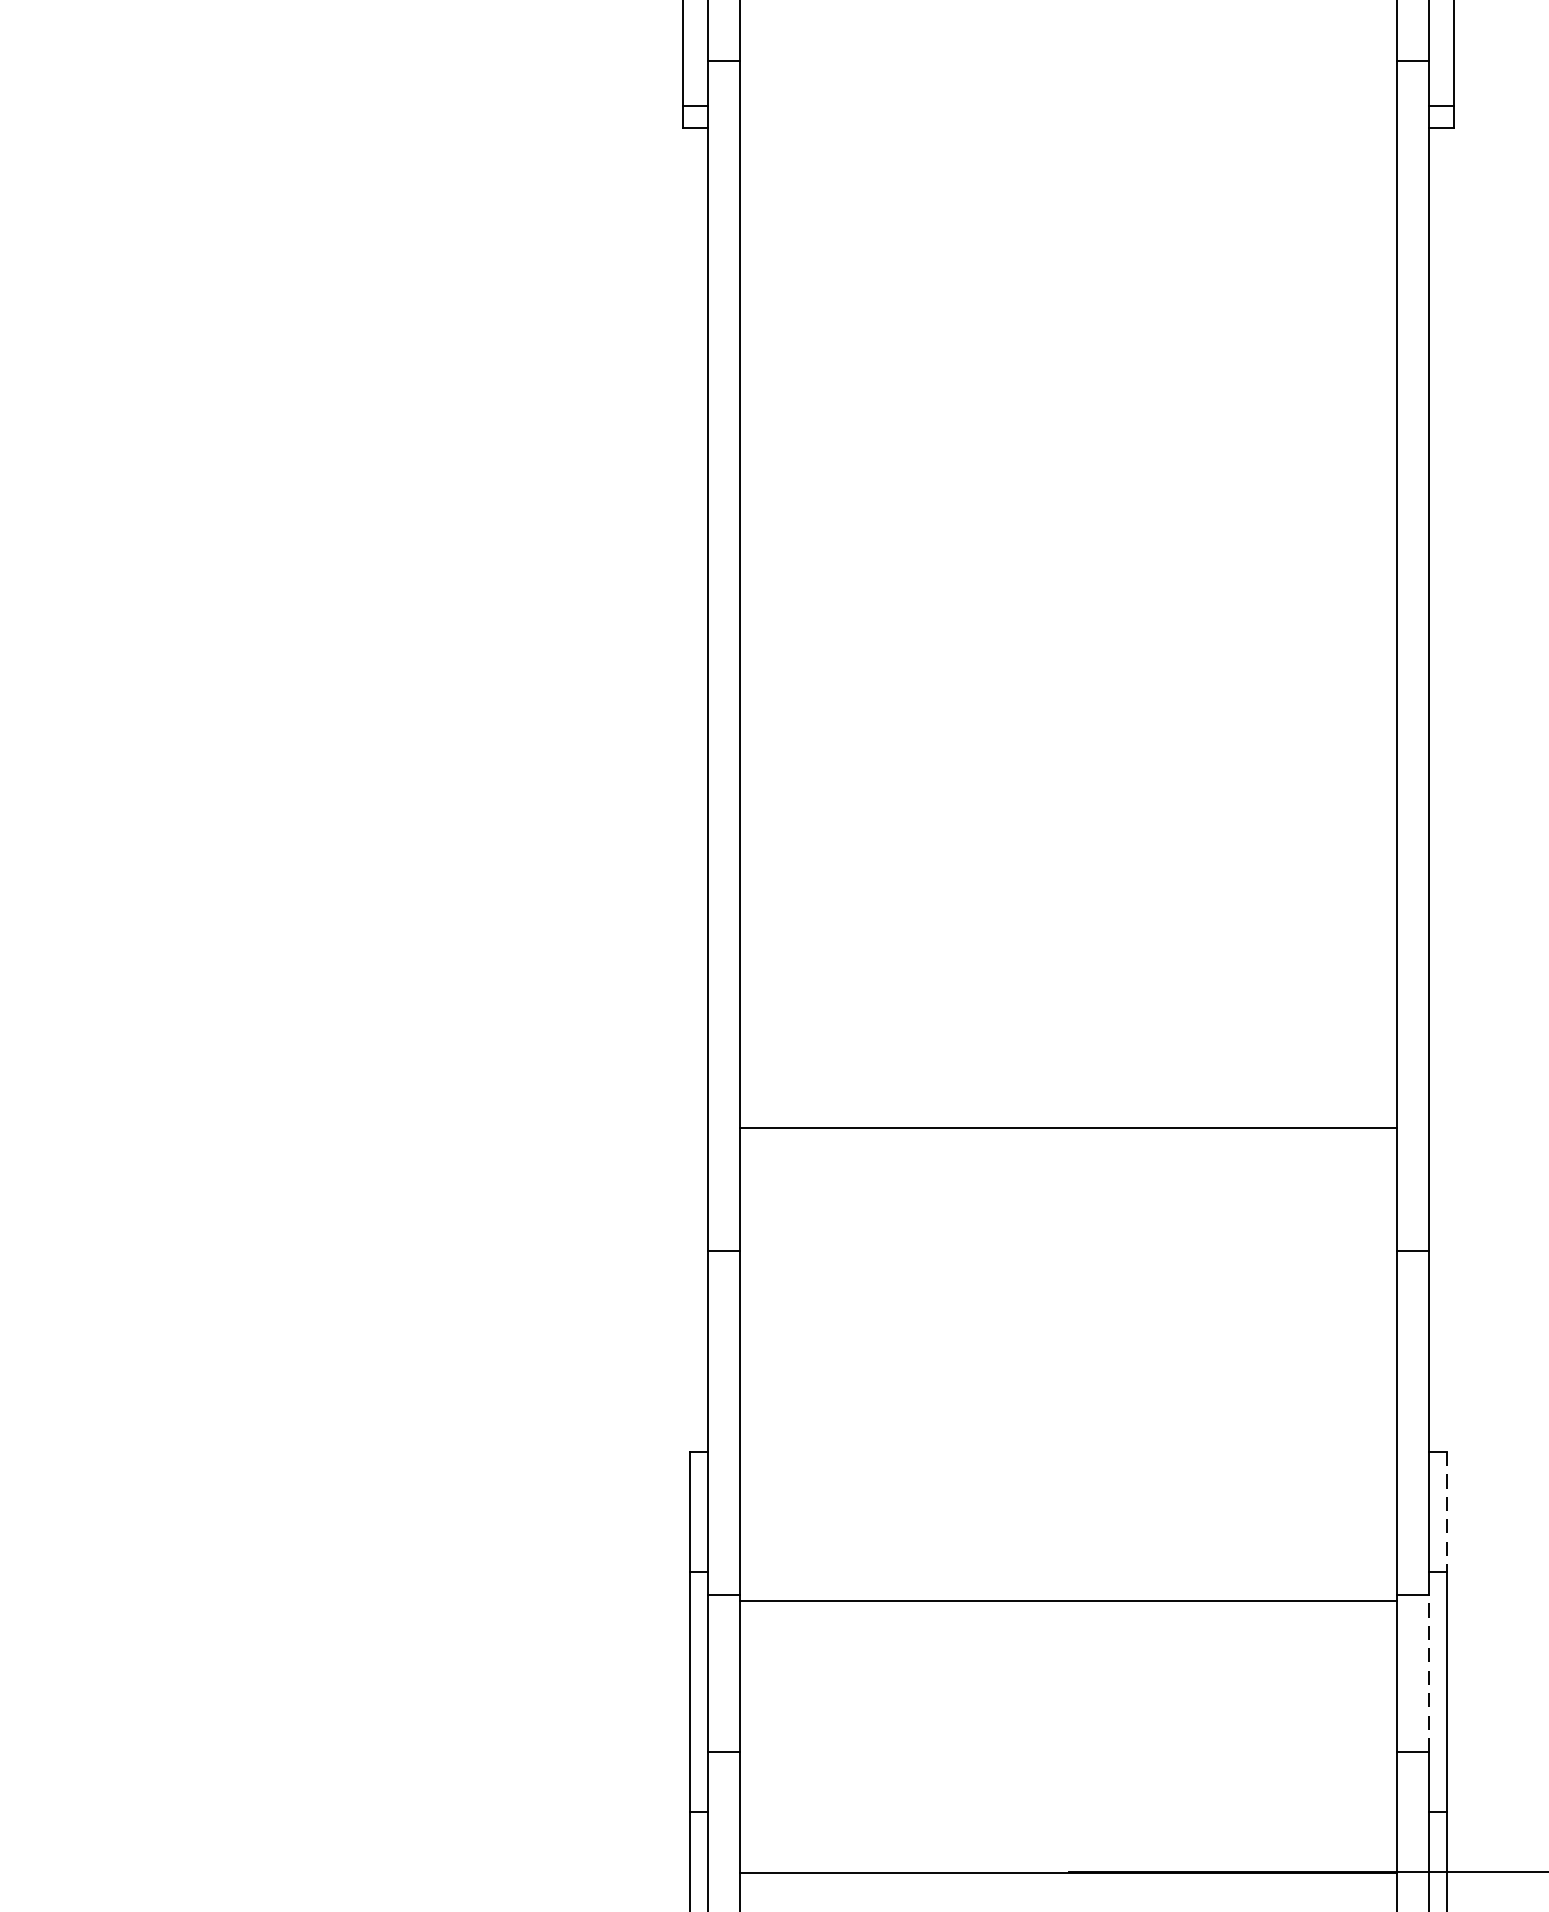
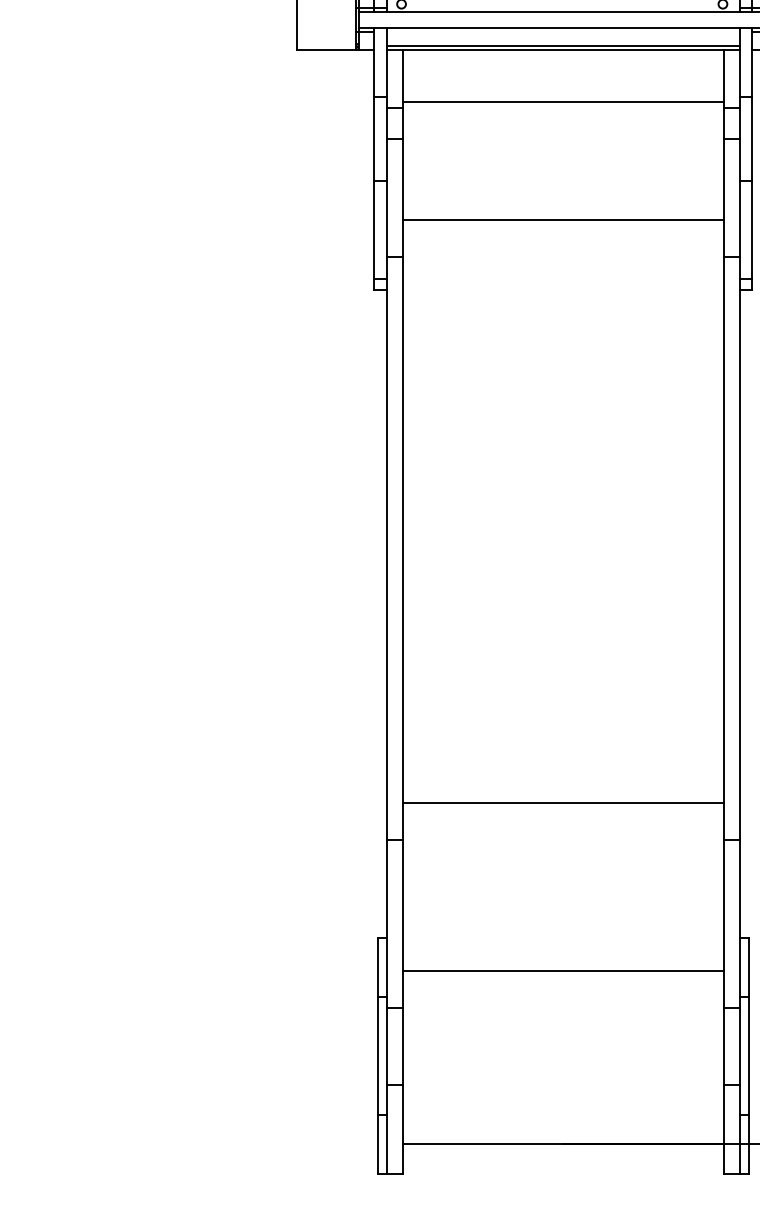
line: (1068, 1127) -> (563, 802), moved
line: (1446, 1513) -> (748, 968), dashed -> solid
line: (1068, 1601) -> (563, 971), moved
line: (1428, 1672) -> (739, 1046), dashed -> solid

